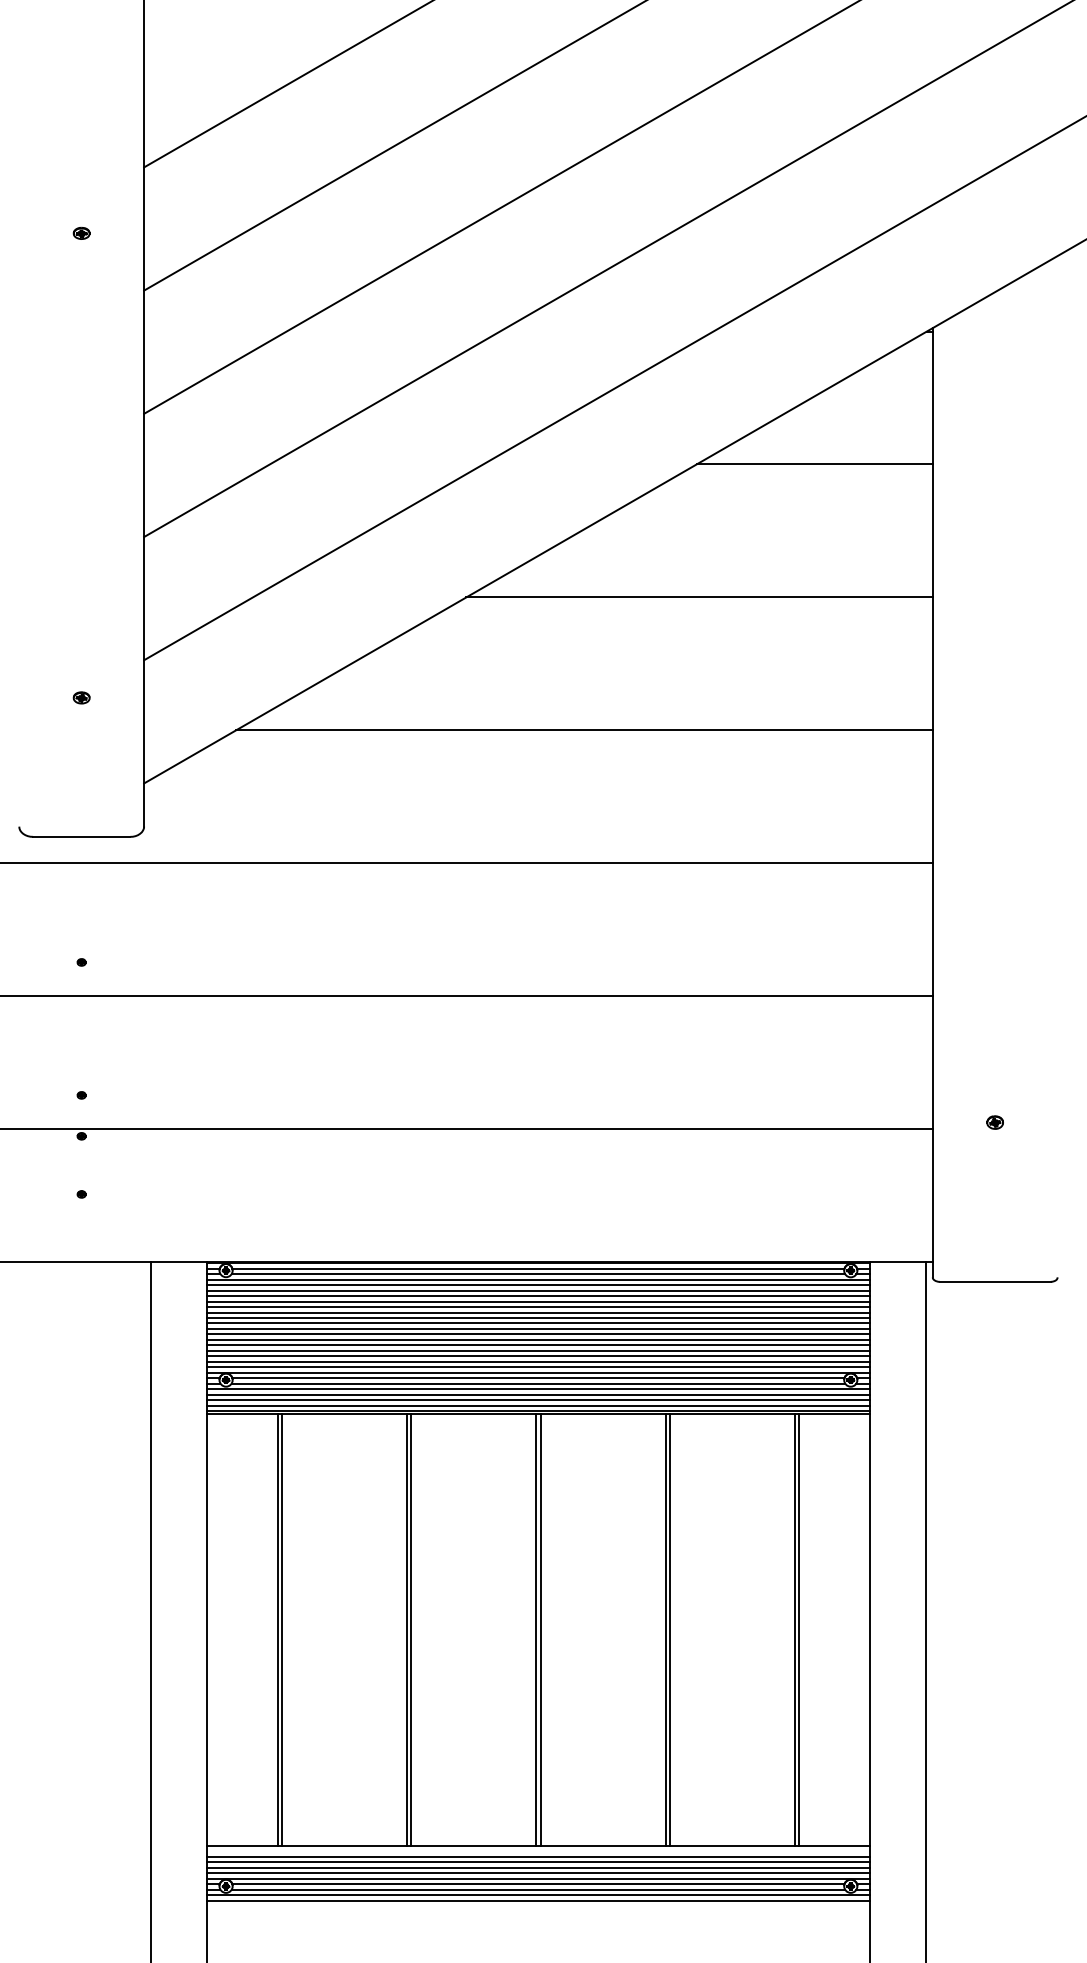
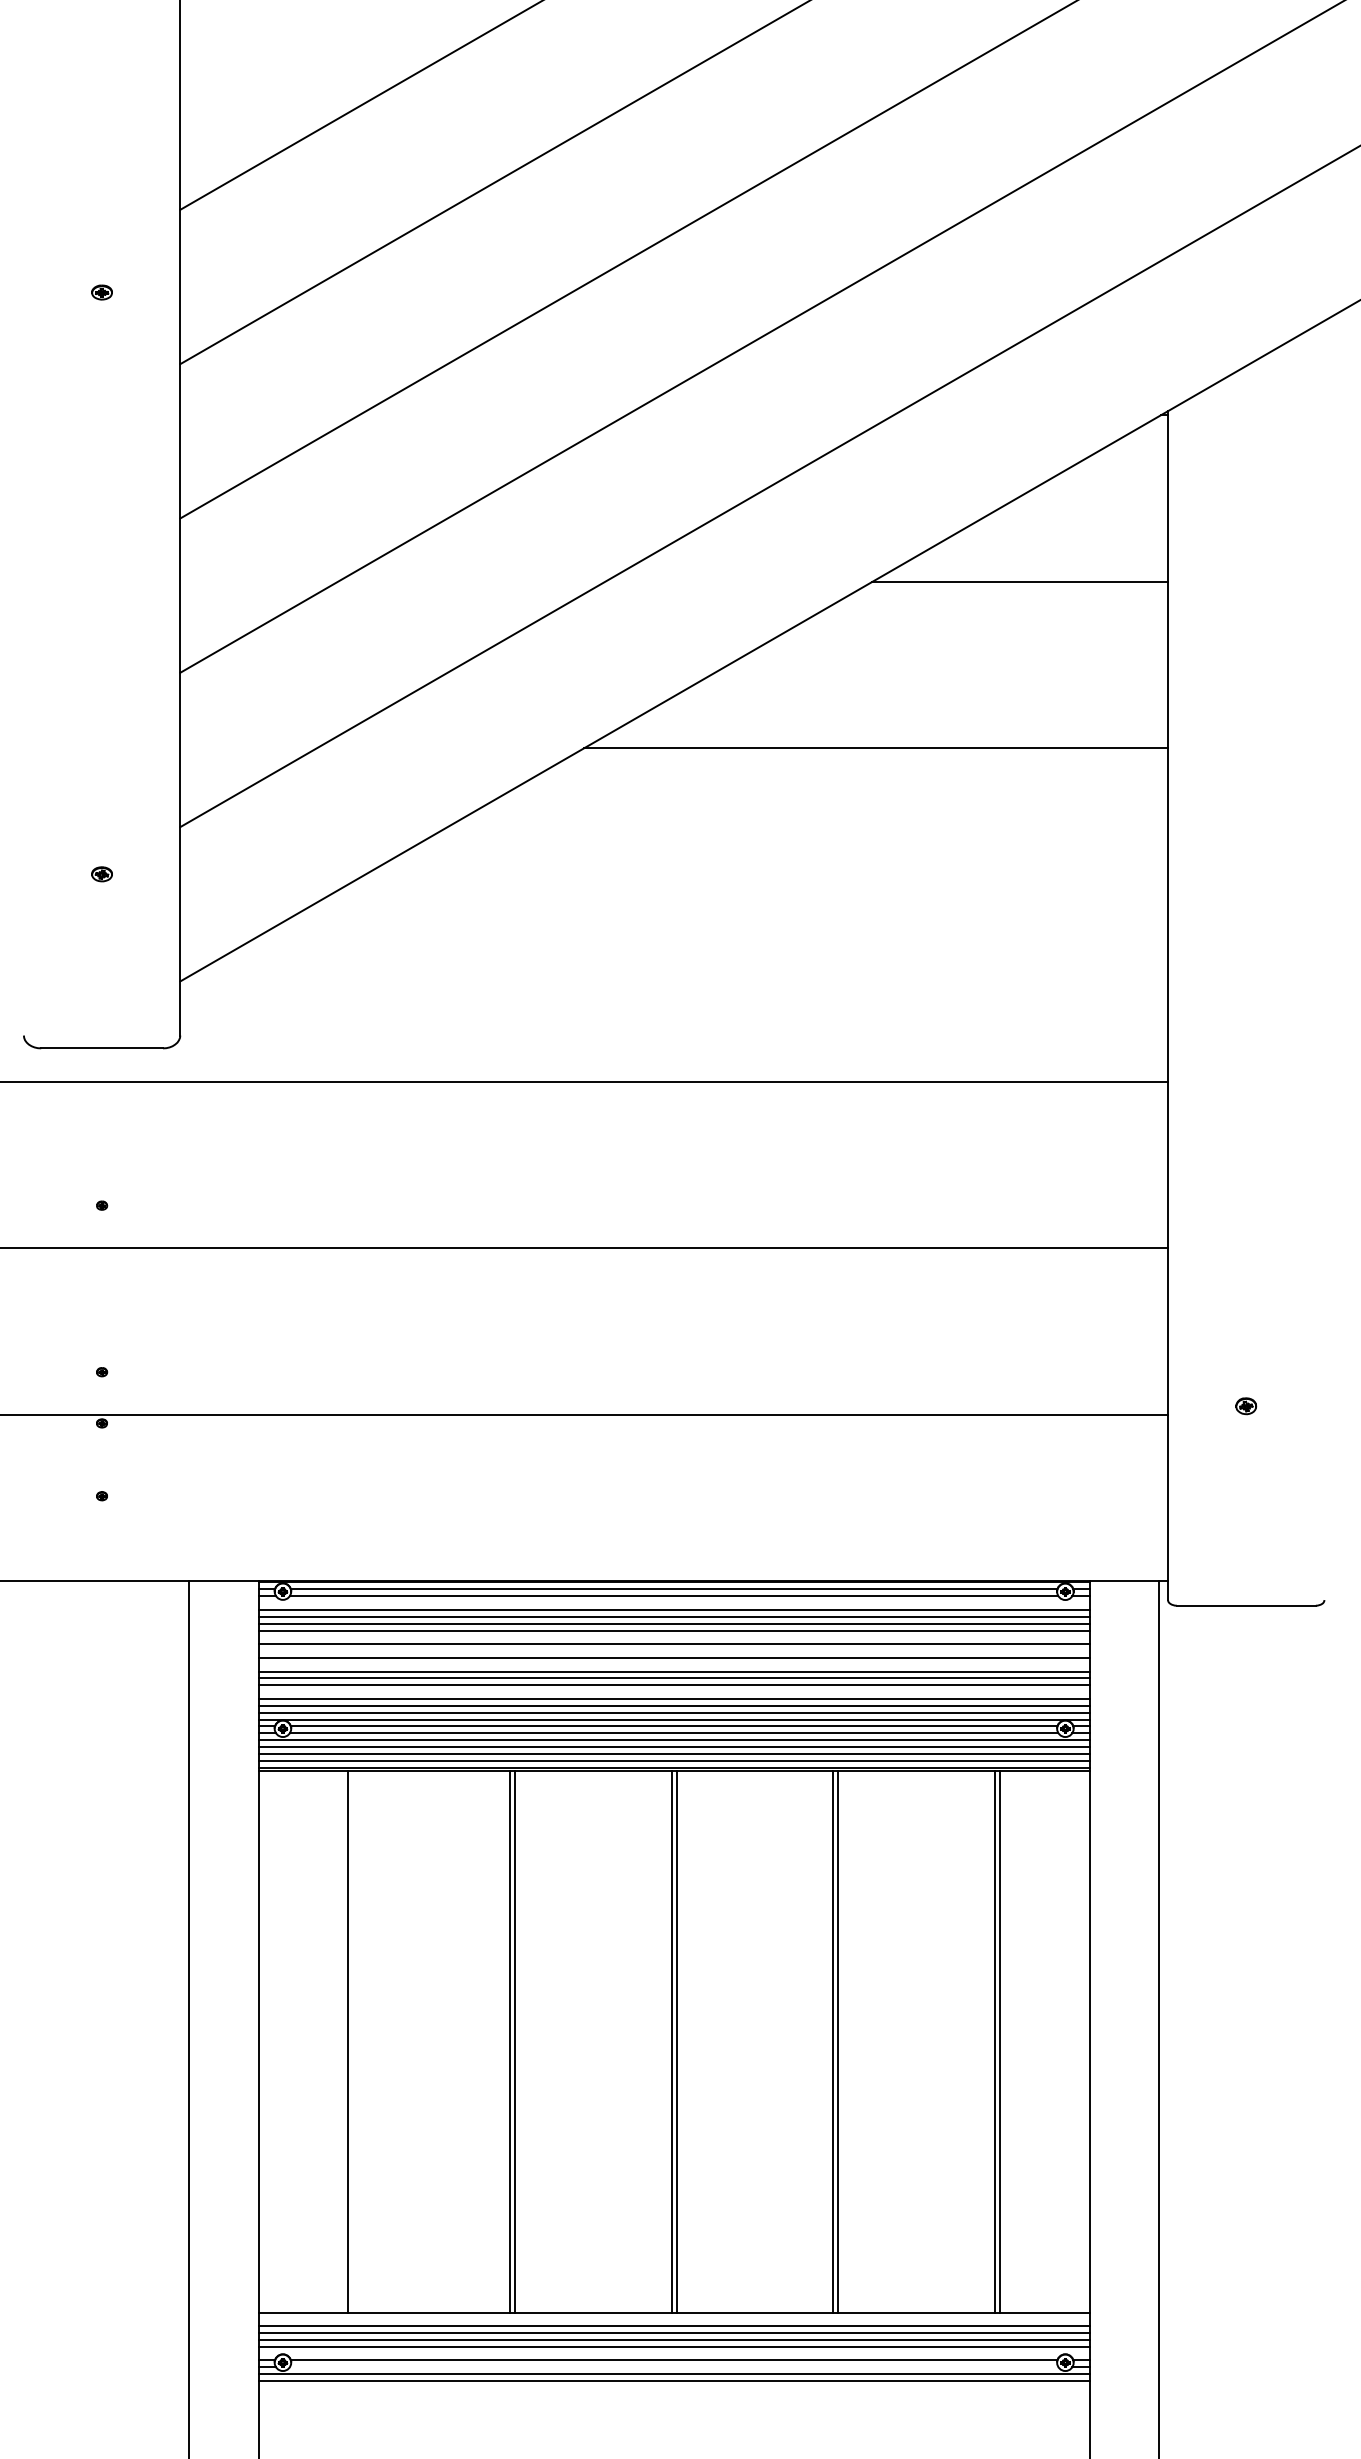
line: (584, 730) -> (731, 915), removed
line: (538, 1279) -> (674, 1602), removed
line: (538, 1307) -> (674, 1637), removed
line: (538, 1318) -> (674, 1651), removed
line: (538, 1328) -> (674, 1664), removed
line: (538, 1350) -> (674, 1691), removed
line: (282, 1630) -> (353, 2042), removed
line: (538, 1878) -> (674, 2352), removed
line: (538, 1889) -> (674, 2366), removed

